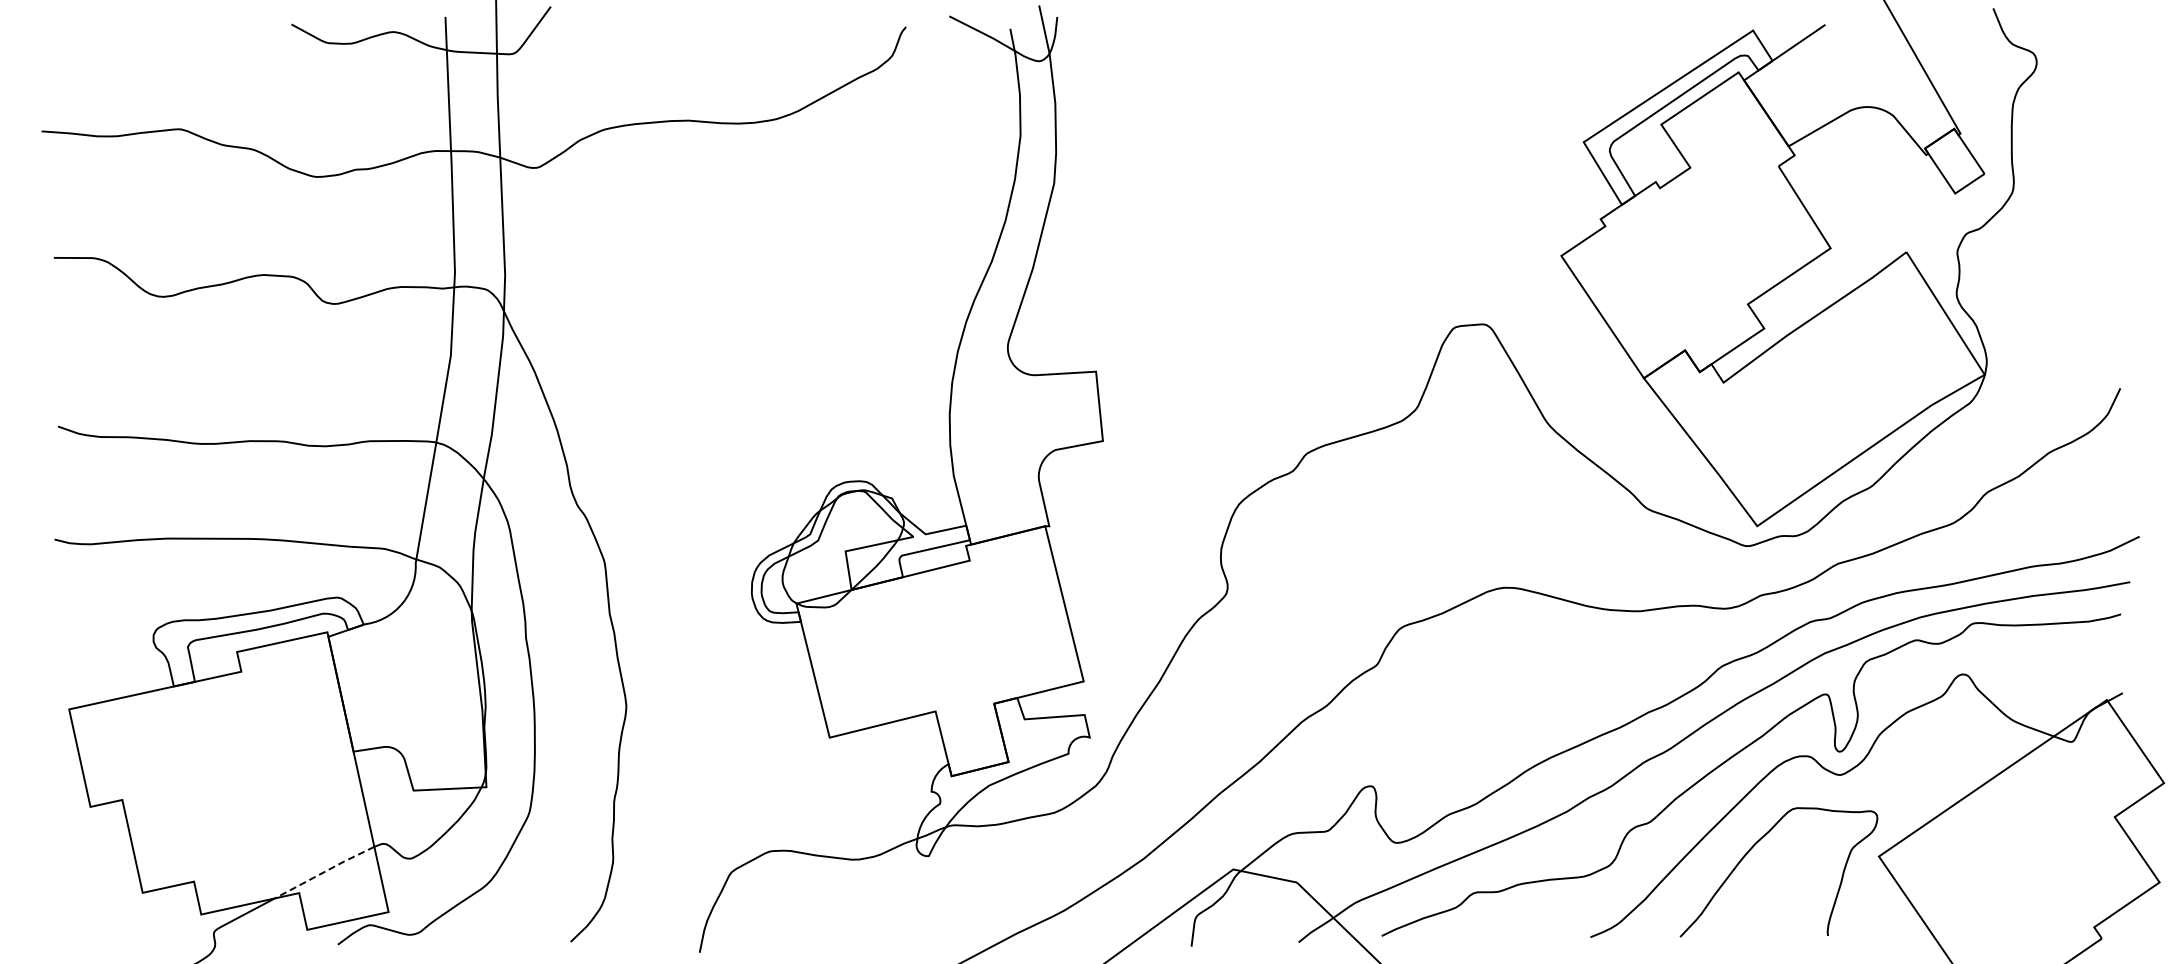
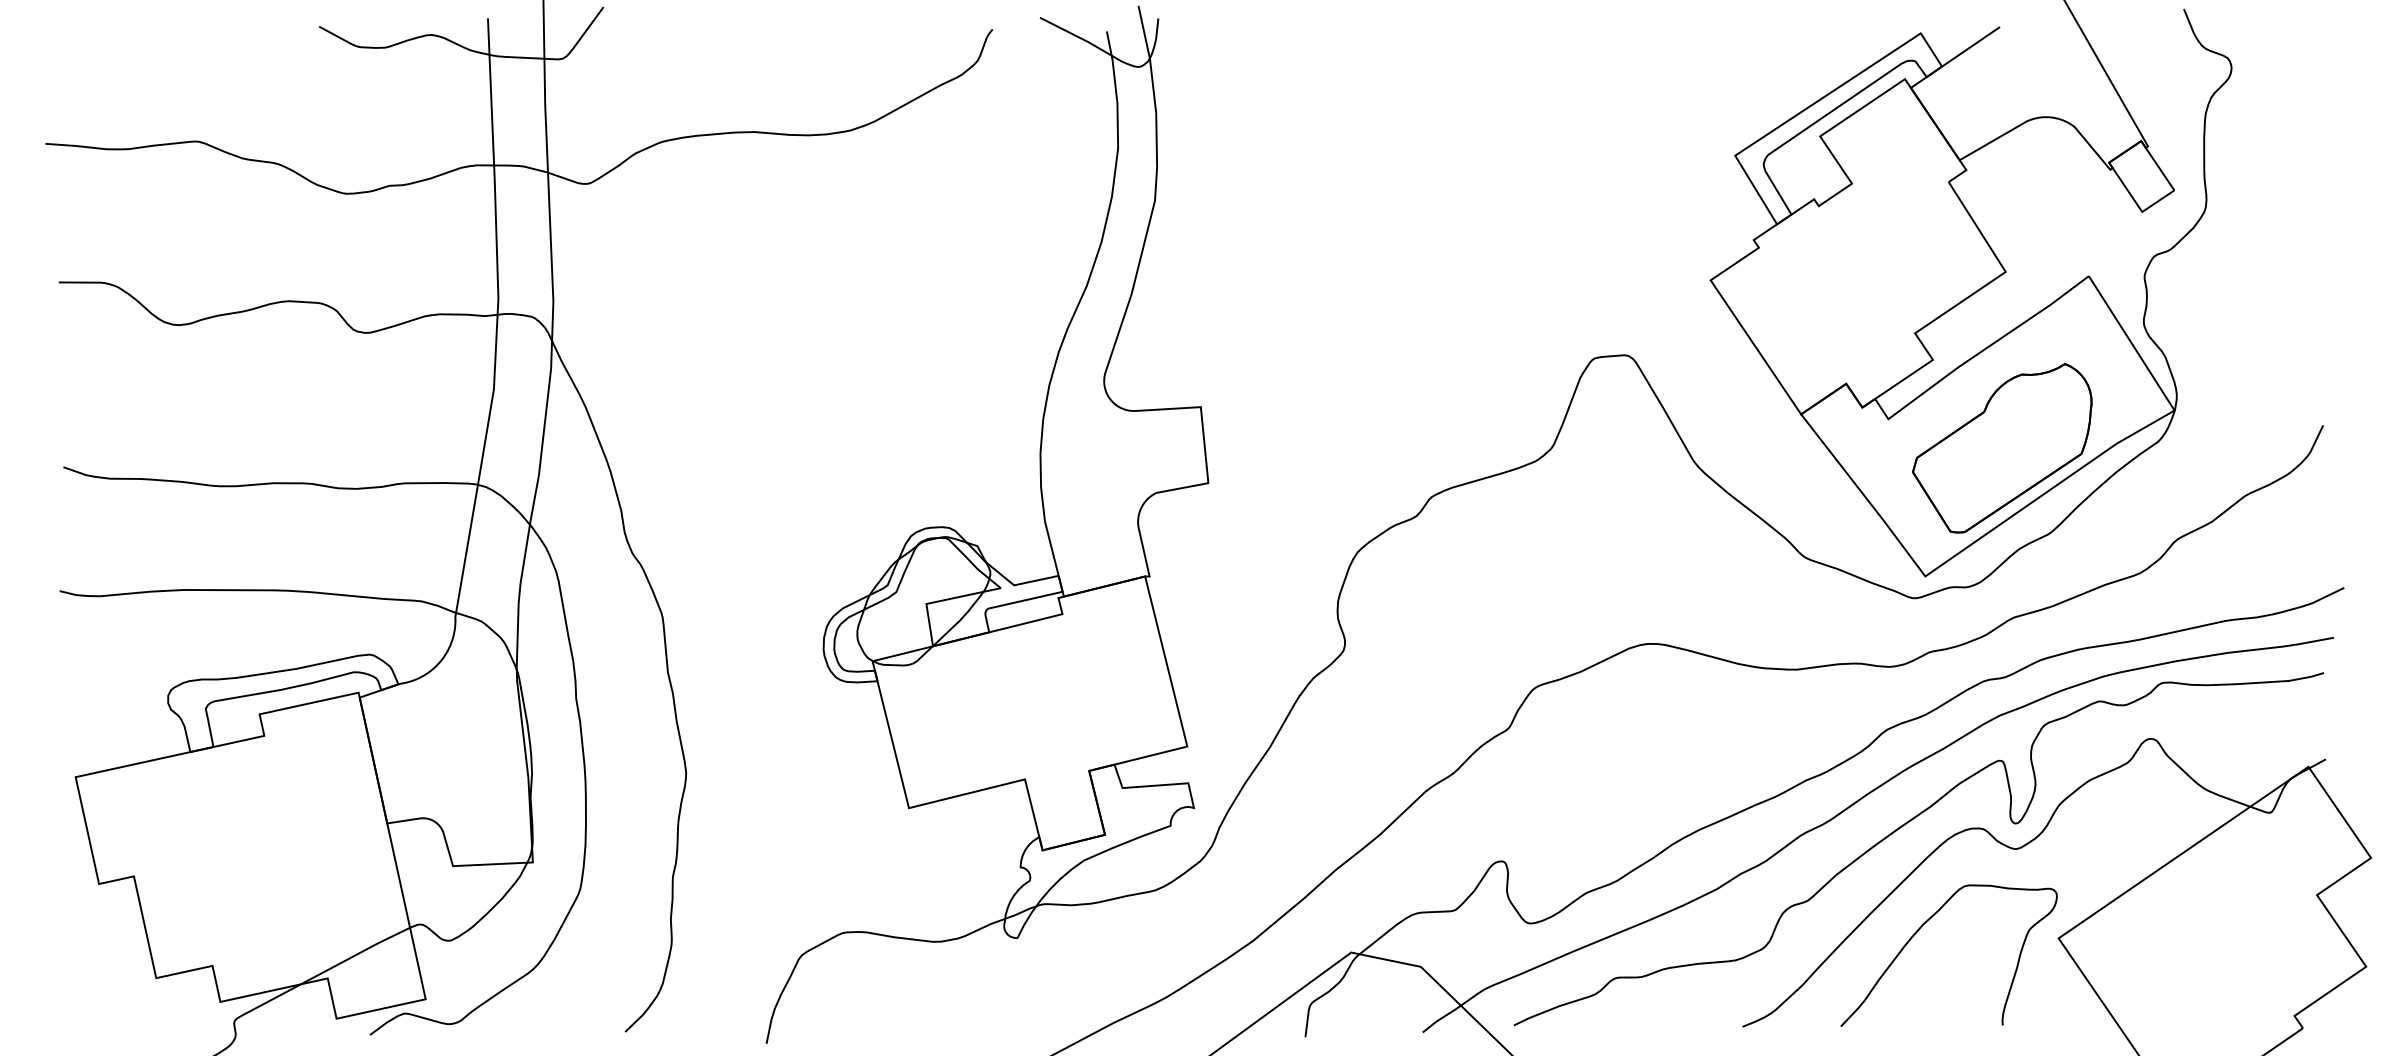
part: (1827, 409) -> (2002, 448), added
line: (325, 871) -> (356, 954), dashed -> solid

